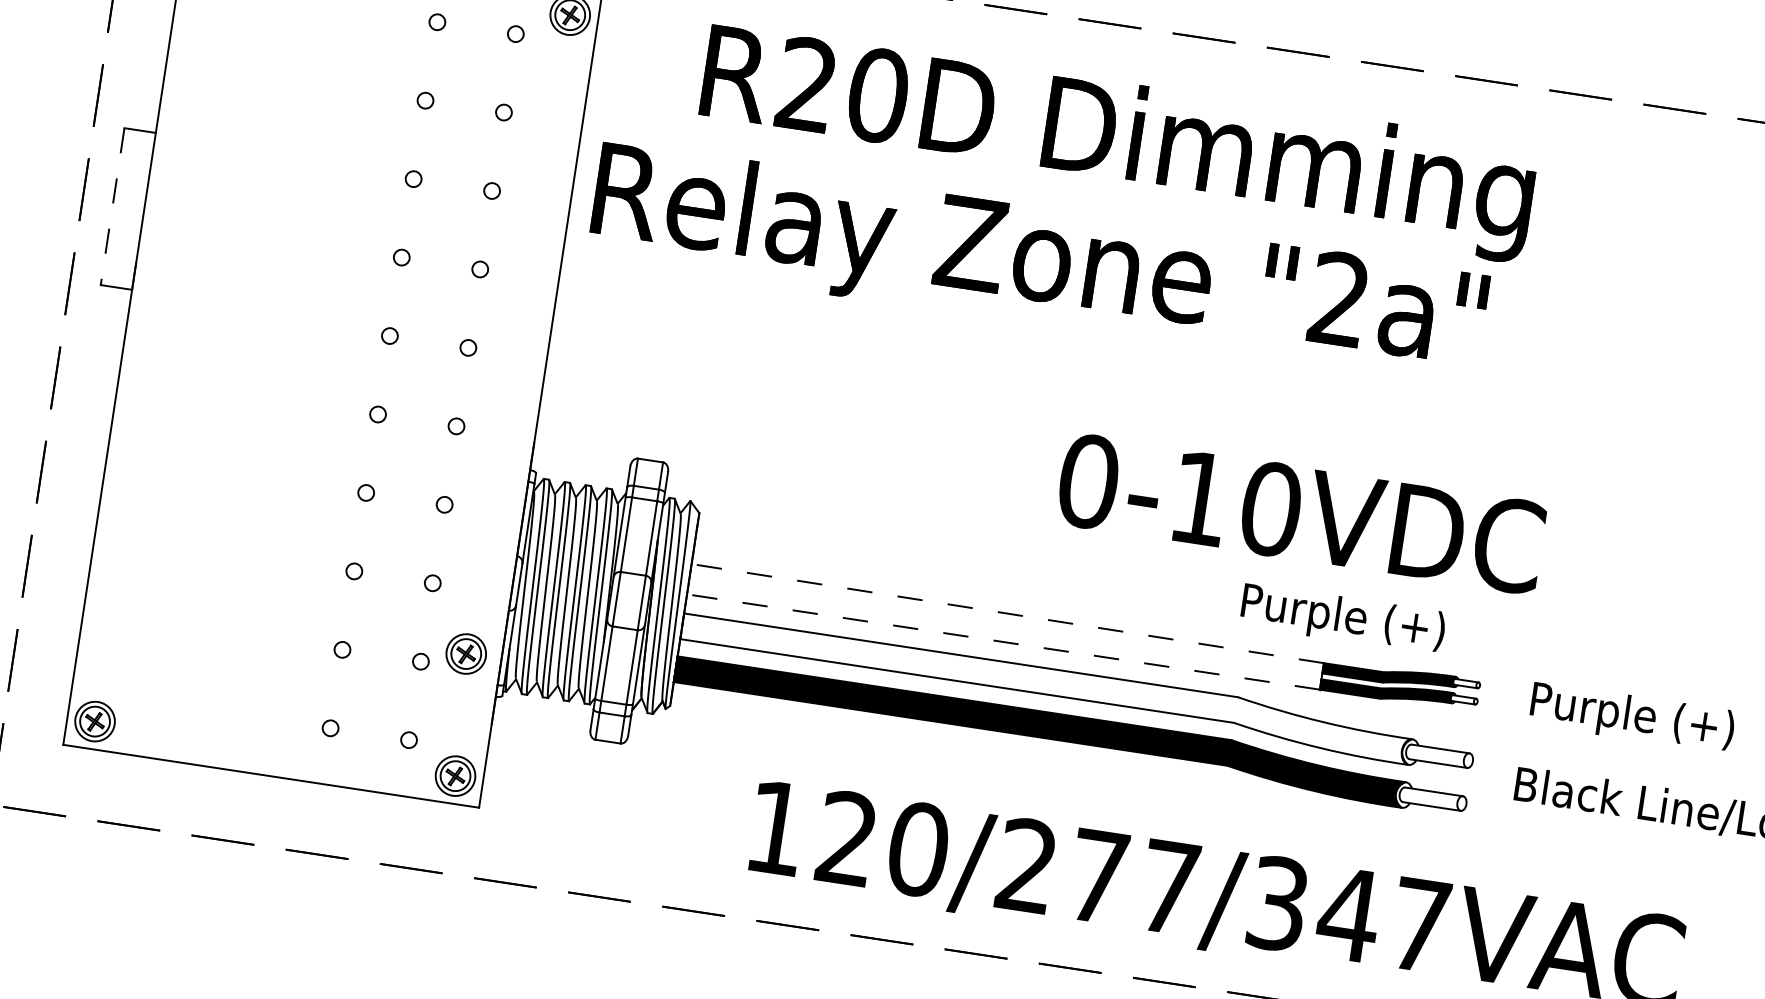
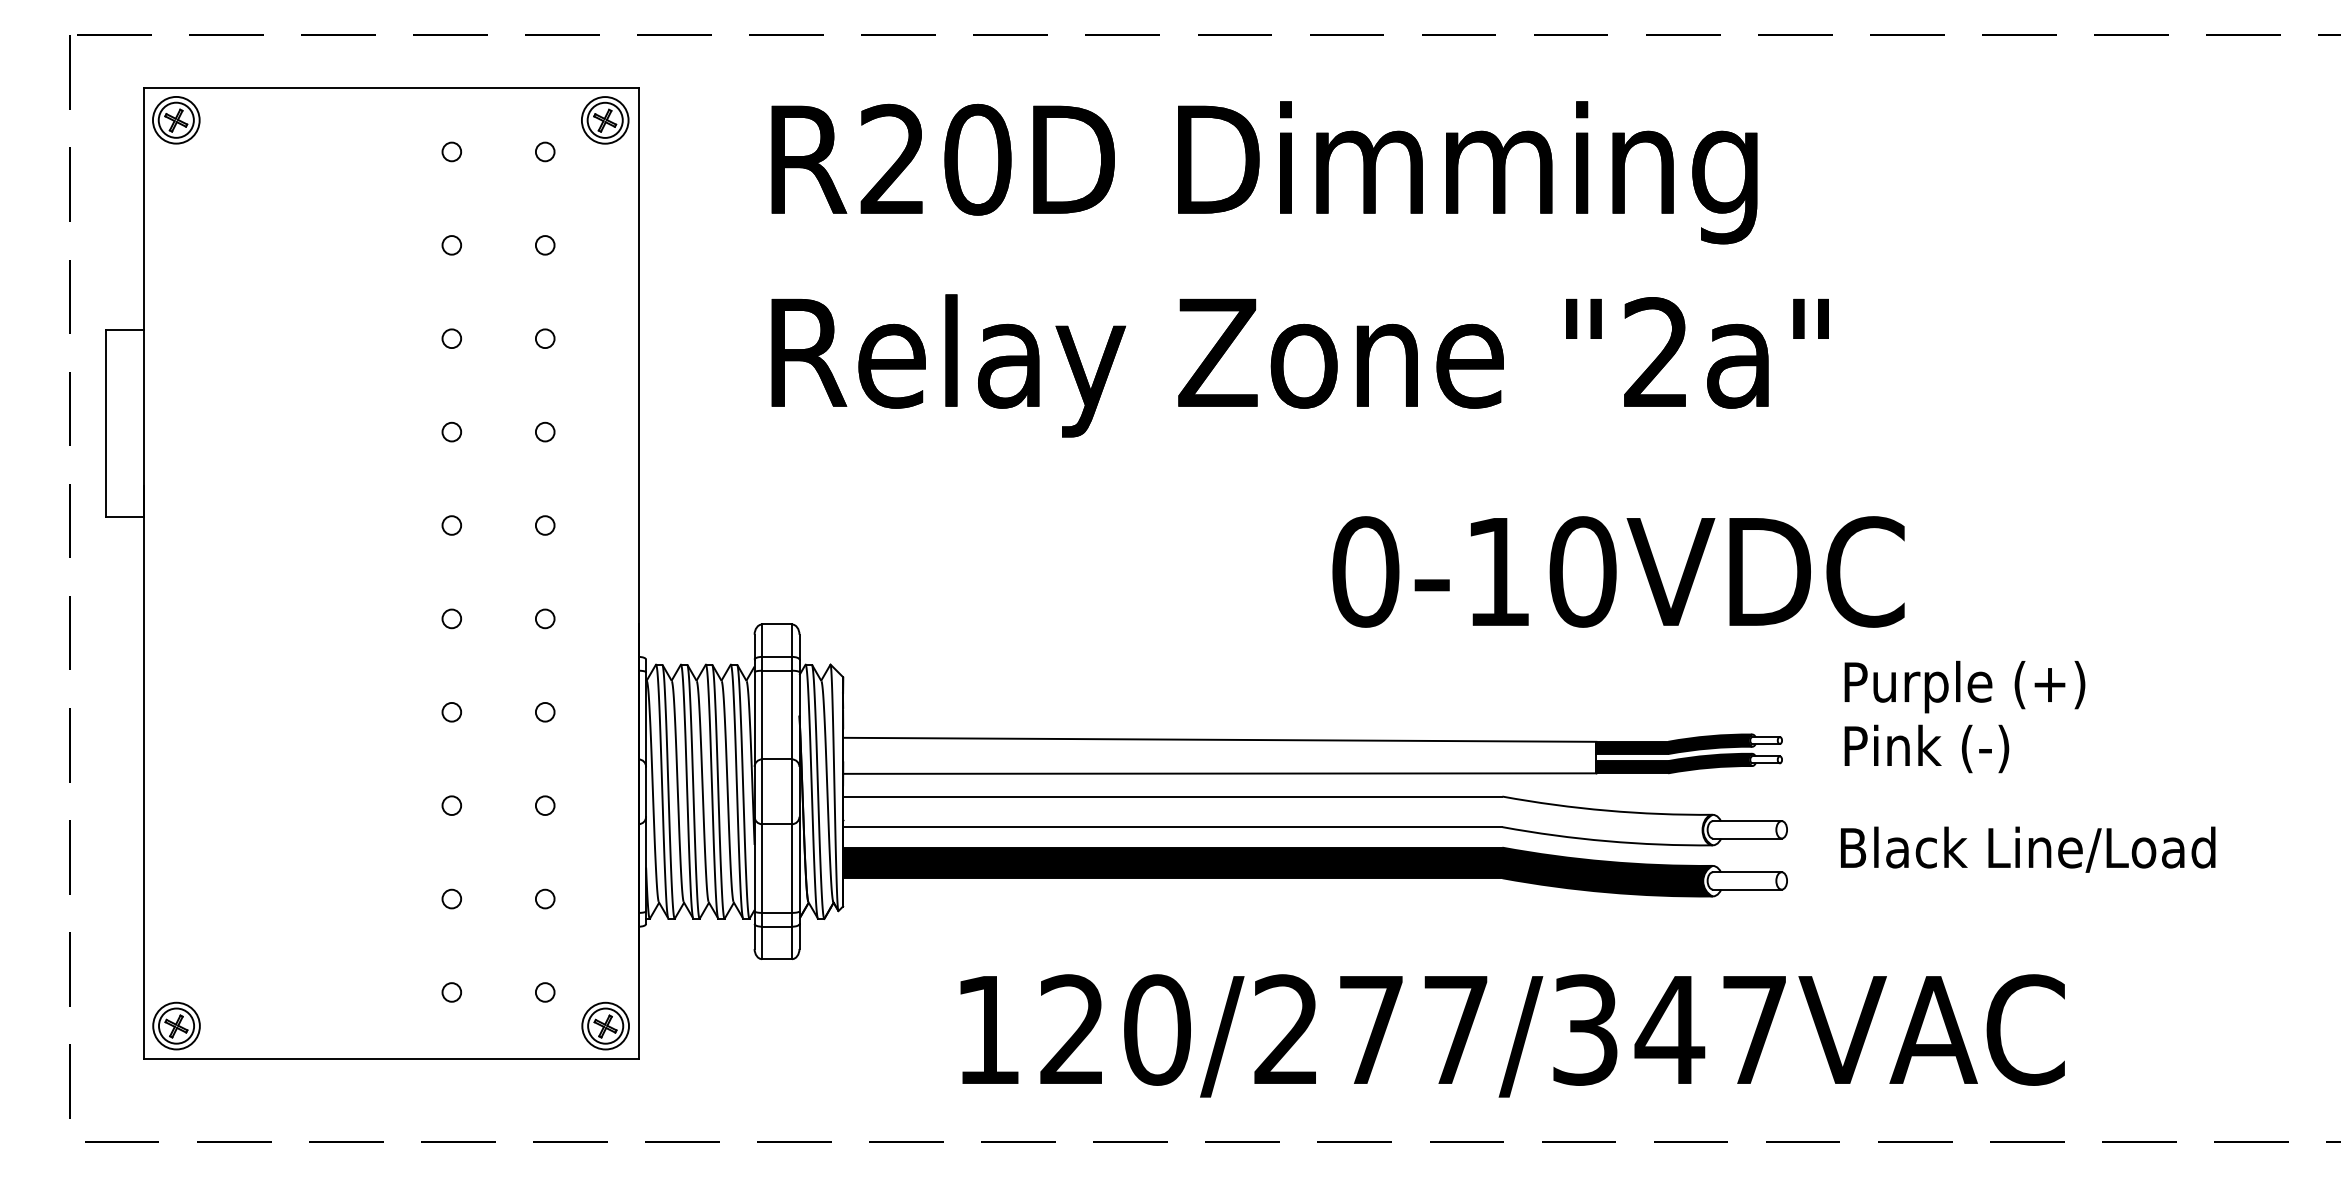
line: (112, 207) -> (106, 424), dashed -> solid
text: (1037, 264) -> (1299, 365), moved
text: (1301, 513) -> (1618, 571), moved
line: (1007, 613) -> (1219, 739), dashed -> solid
text: (1342, 618) -> (1964, 686), moved
line: (1003, 641) -> (1219, 773), dashed -> solid
part: (466, 653) -> (596, 881), removed
text: (1644, 719) -> (1979, 750), Purple (+) -> Pink (-)

